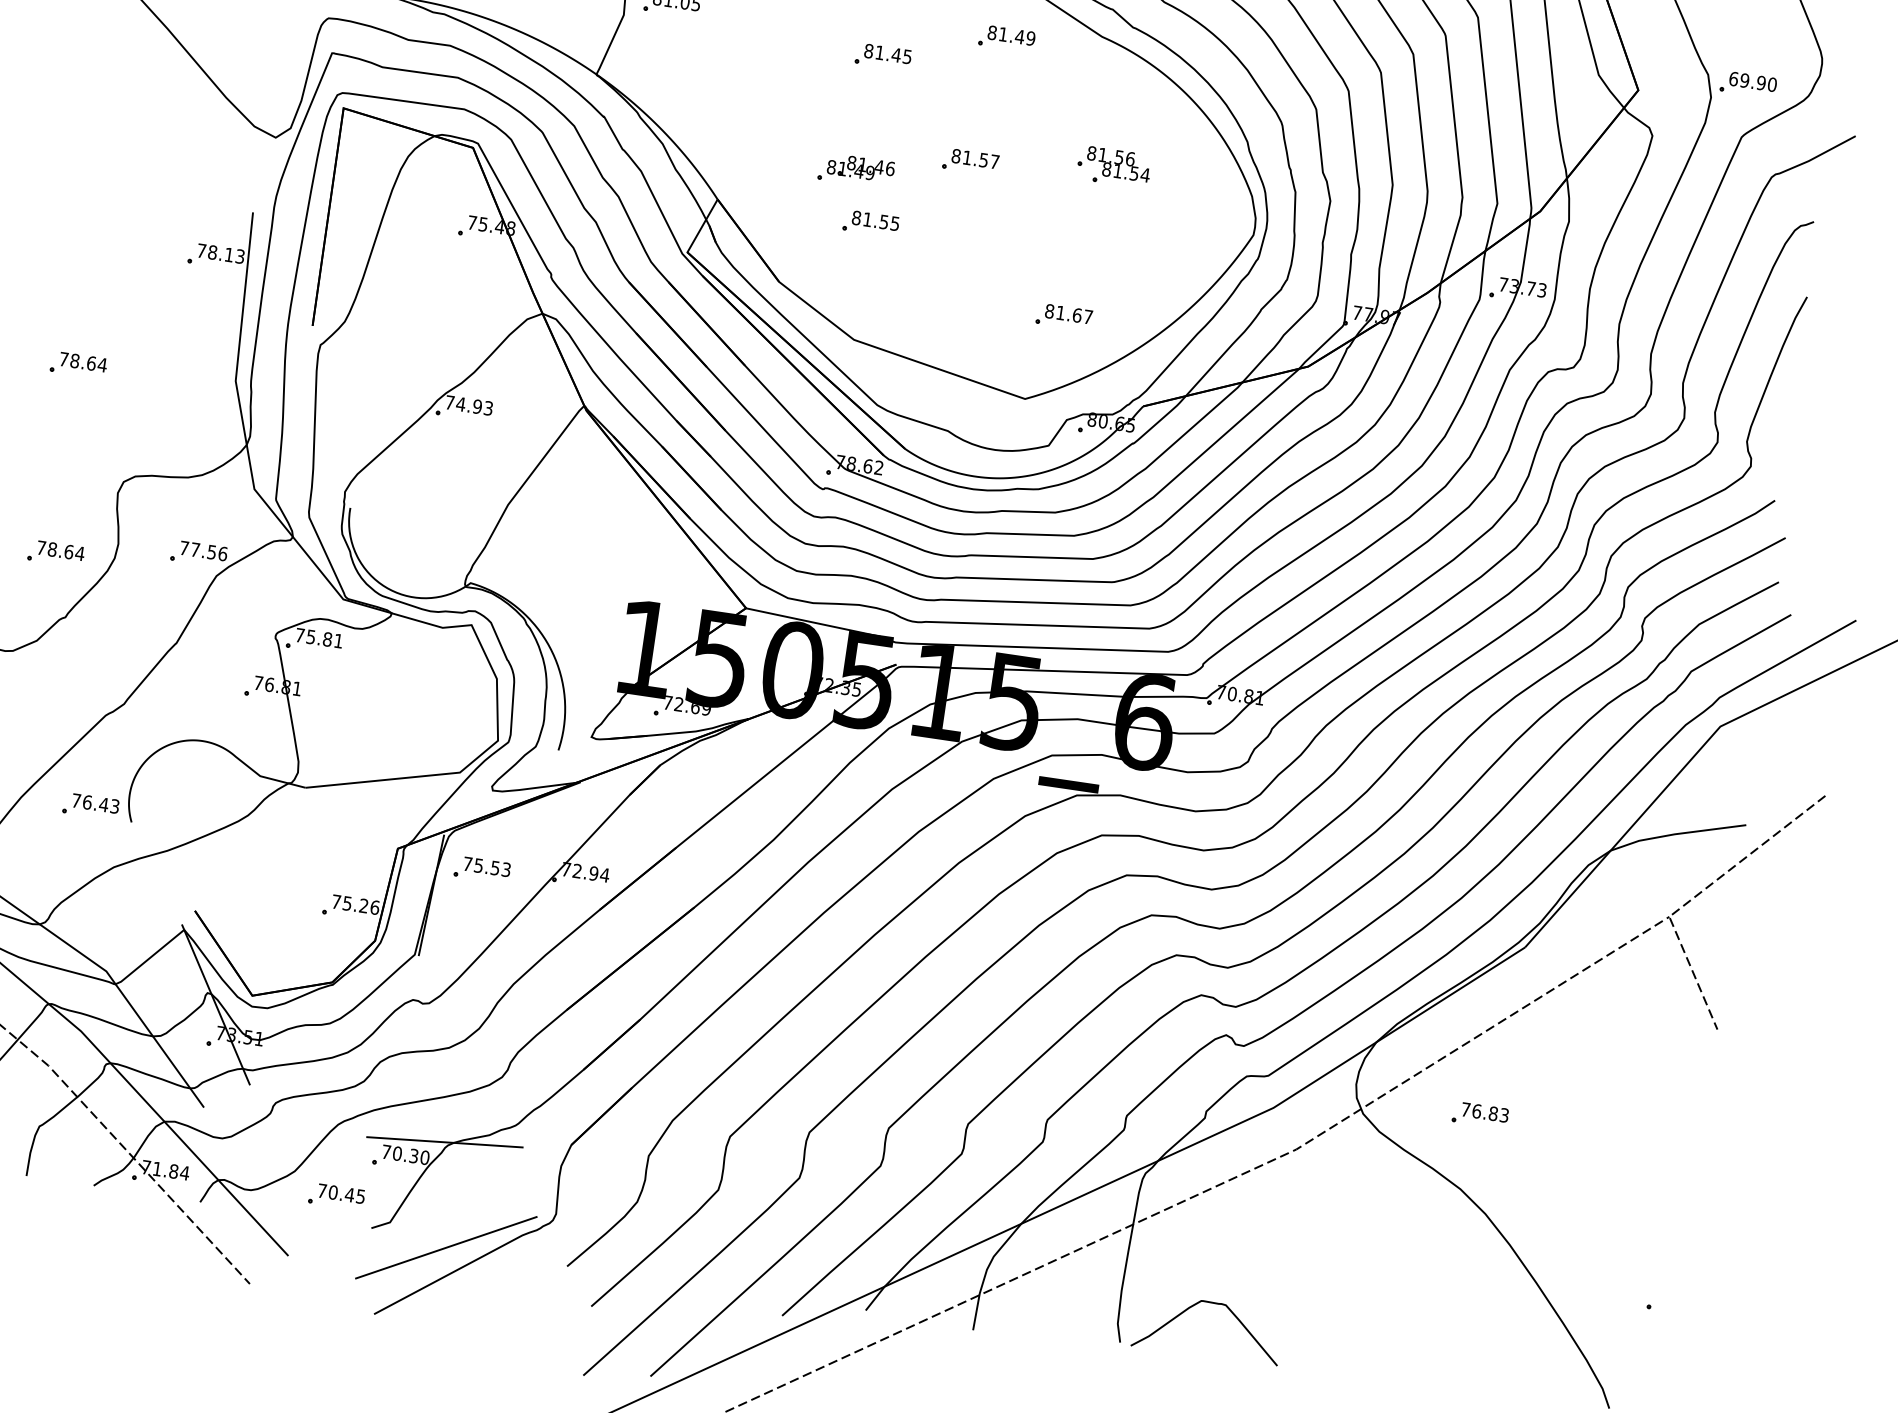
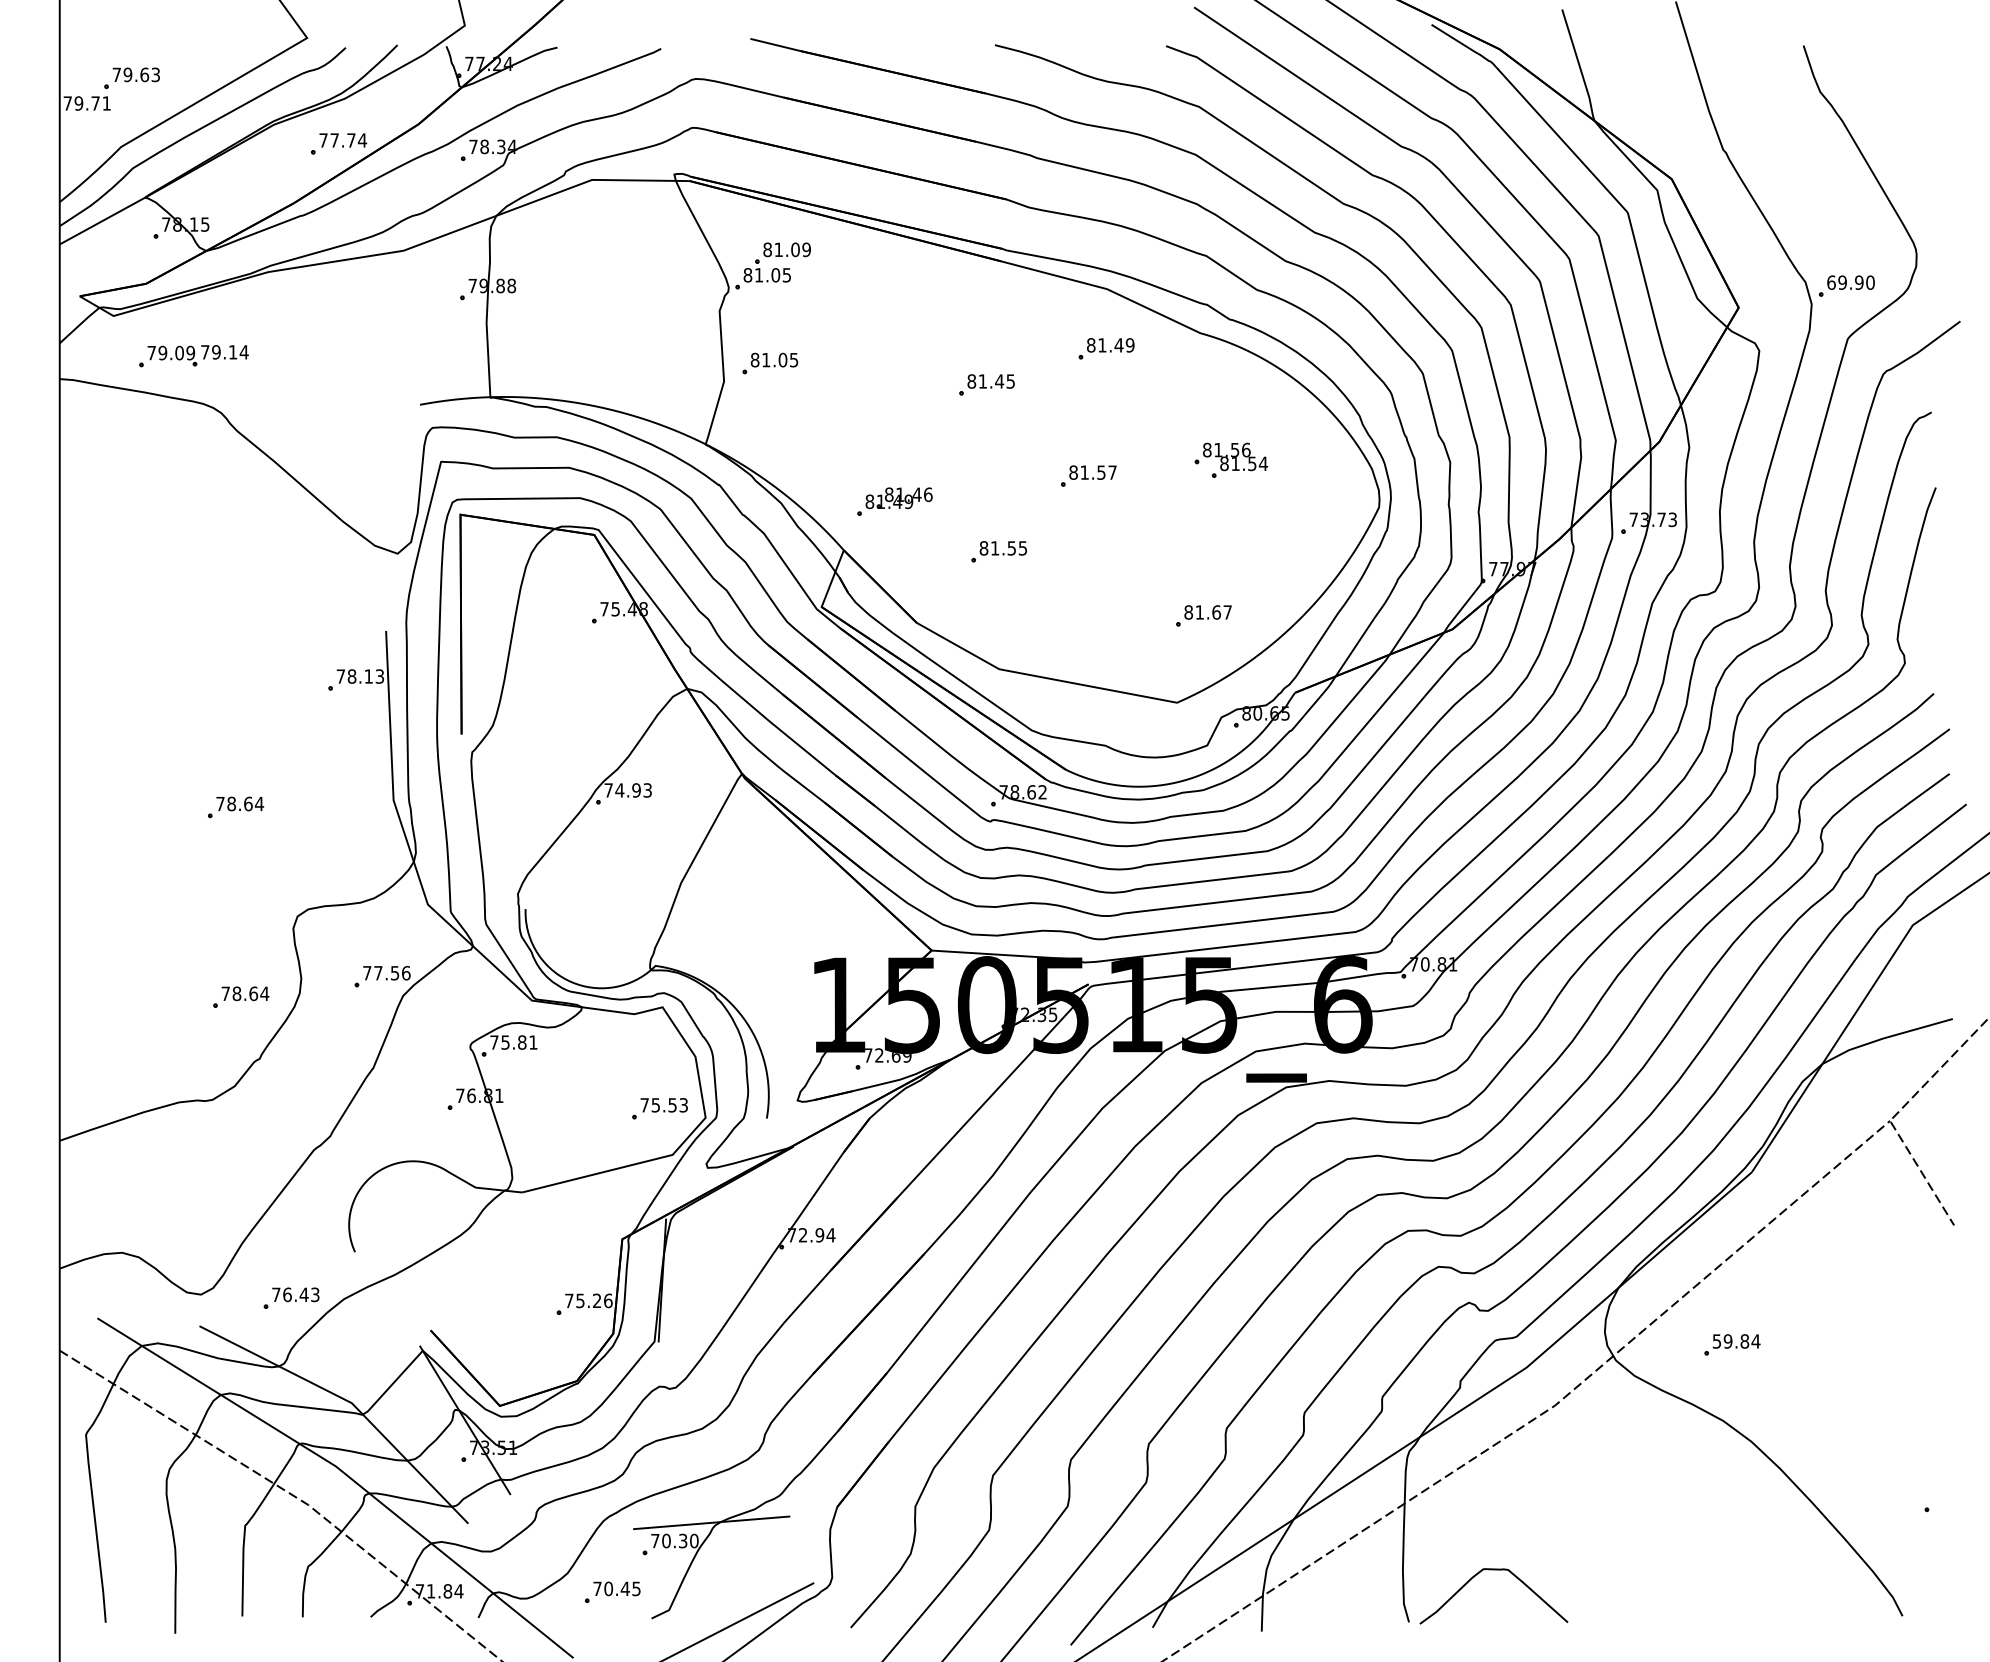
part: (856, 170) -> (894, 501), moved
part: (91, 805) -> (291, 1297), moved
part: (481, 869) -> (659, 1108), moved
text: (1485, 1112) -> (1736, 1341), 76.83 -> 59.84

